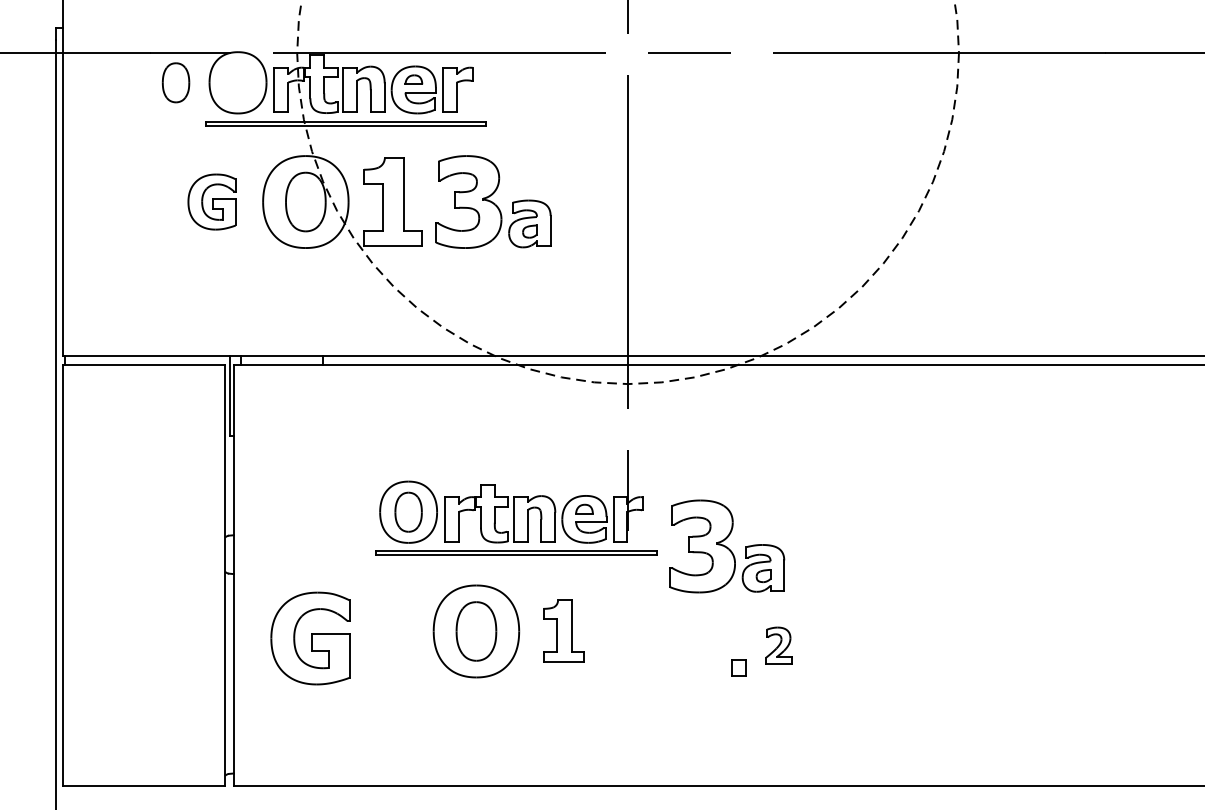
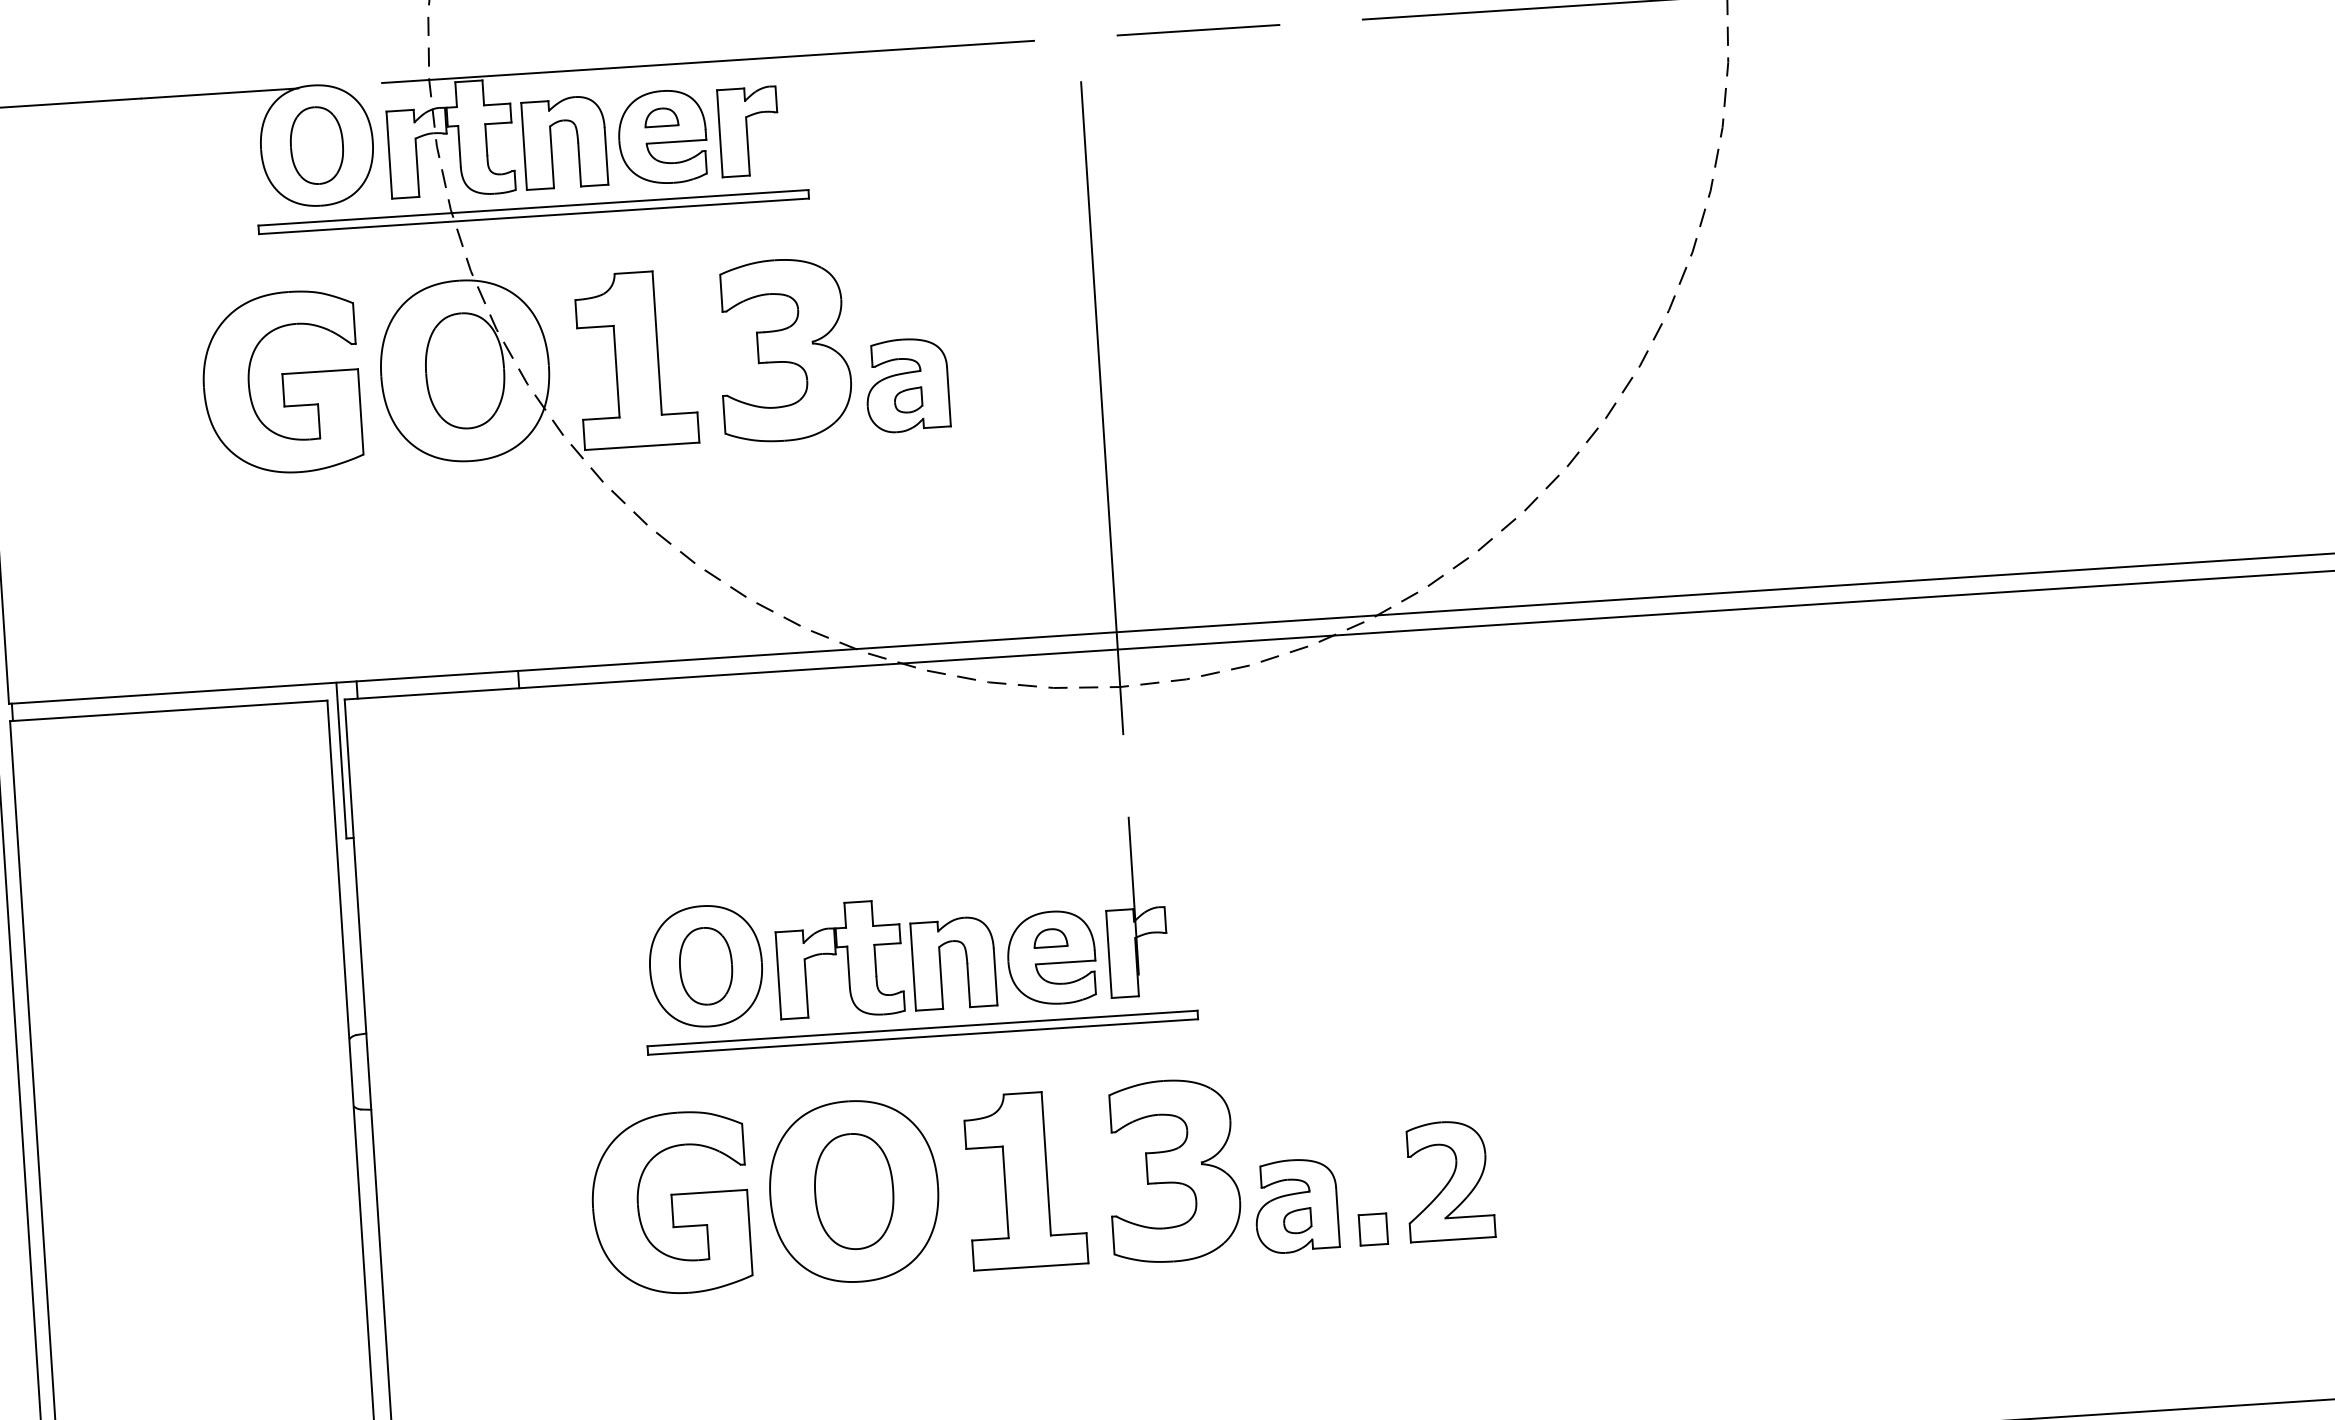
part: (175, 82) -> (315, 145), moved
part: (211, 201) -> (279, 381), size x1.67
part: (727, 546) -> (1223, 1167), moved
part: (563, 631) -> (1024, 1180), size x1.43
part: (310, 638) -> (669, 1203), moved
part: (778, 645) -> (1448, 1180), size x1.67

